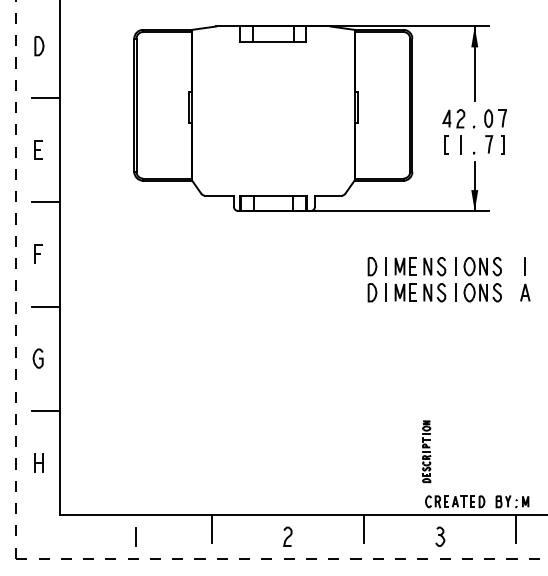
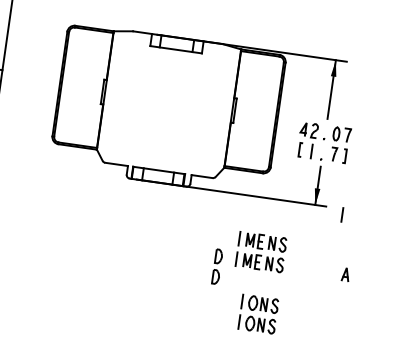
line: (524, 266) -> (341, 214), moved
part: (372, 279) -> (217, 266), moved
part: (478, 279) -> (258, 314), moved

